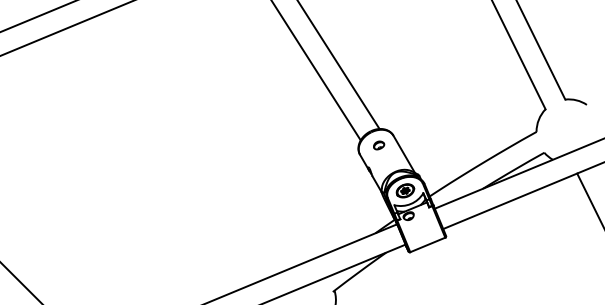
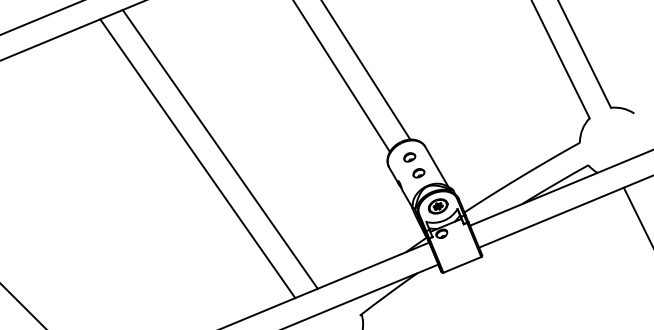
line: (203, 138) -> (219, 149), added
line: (182, 146) -> (197, 158), added
part: (387, 160) -> (418, 173), added

